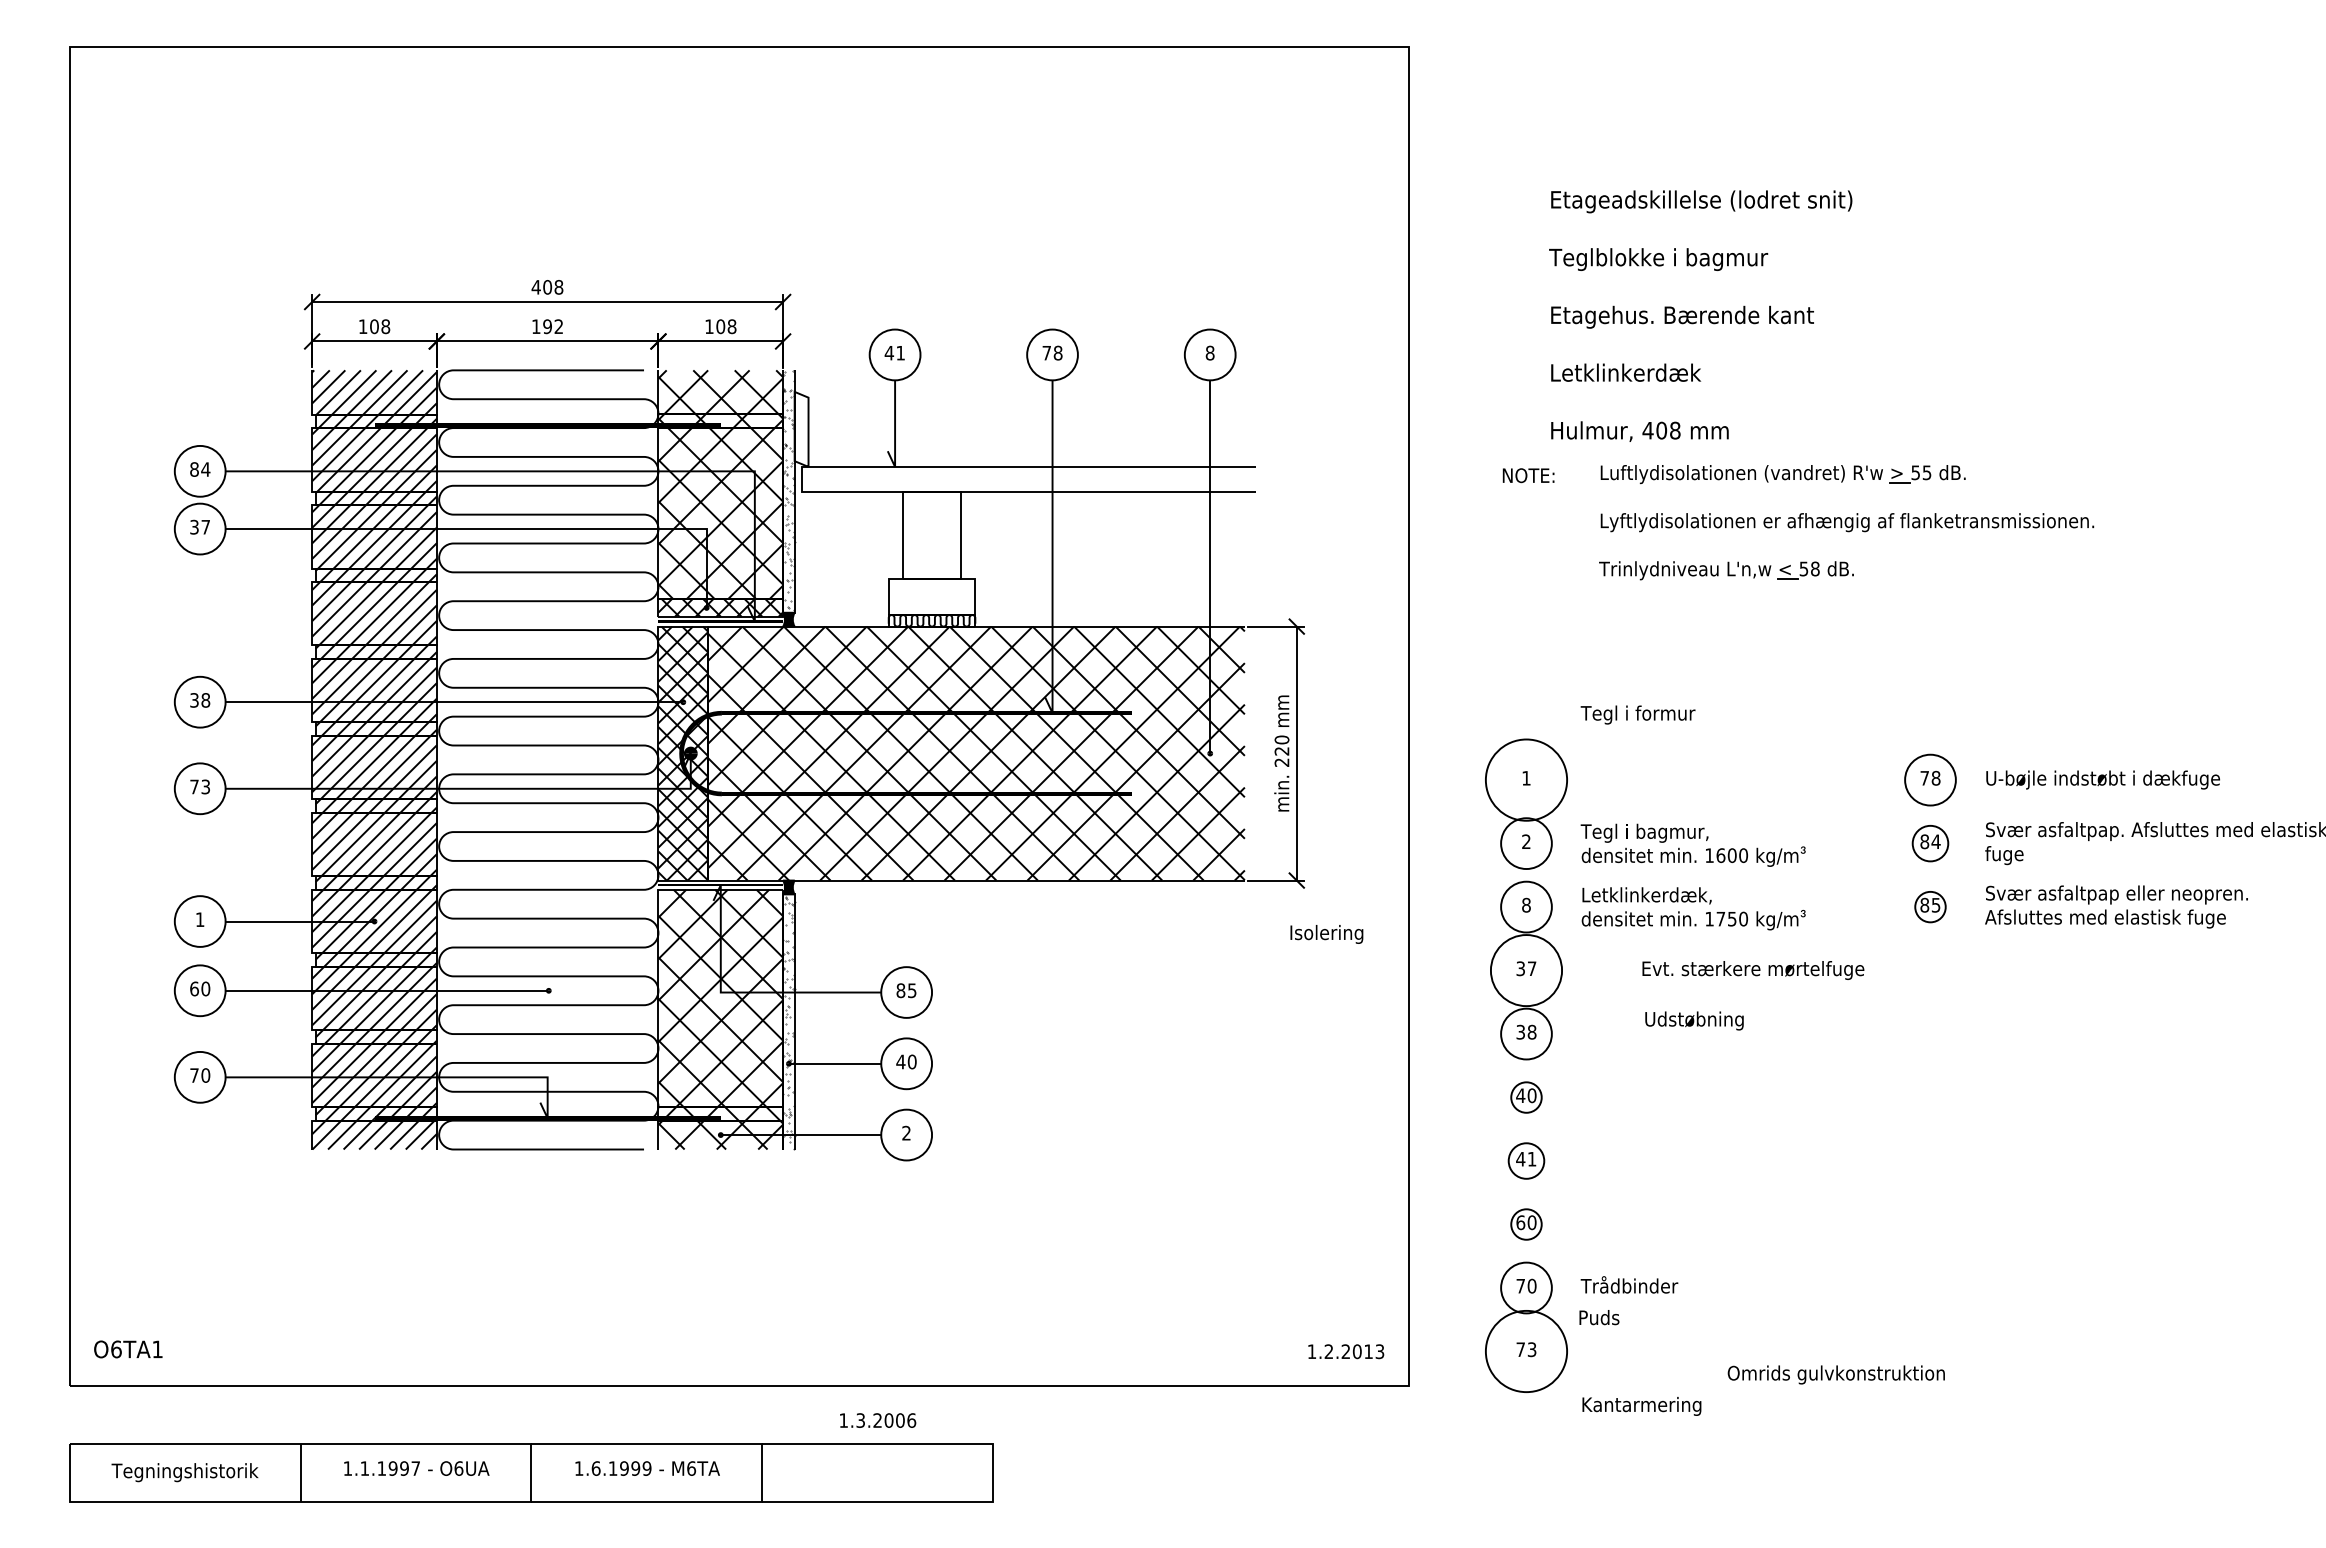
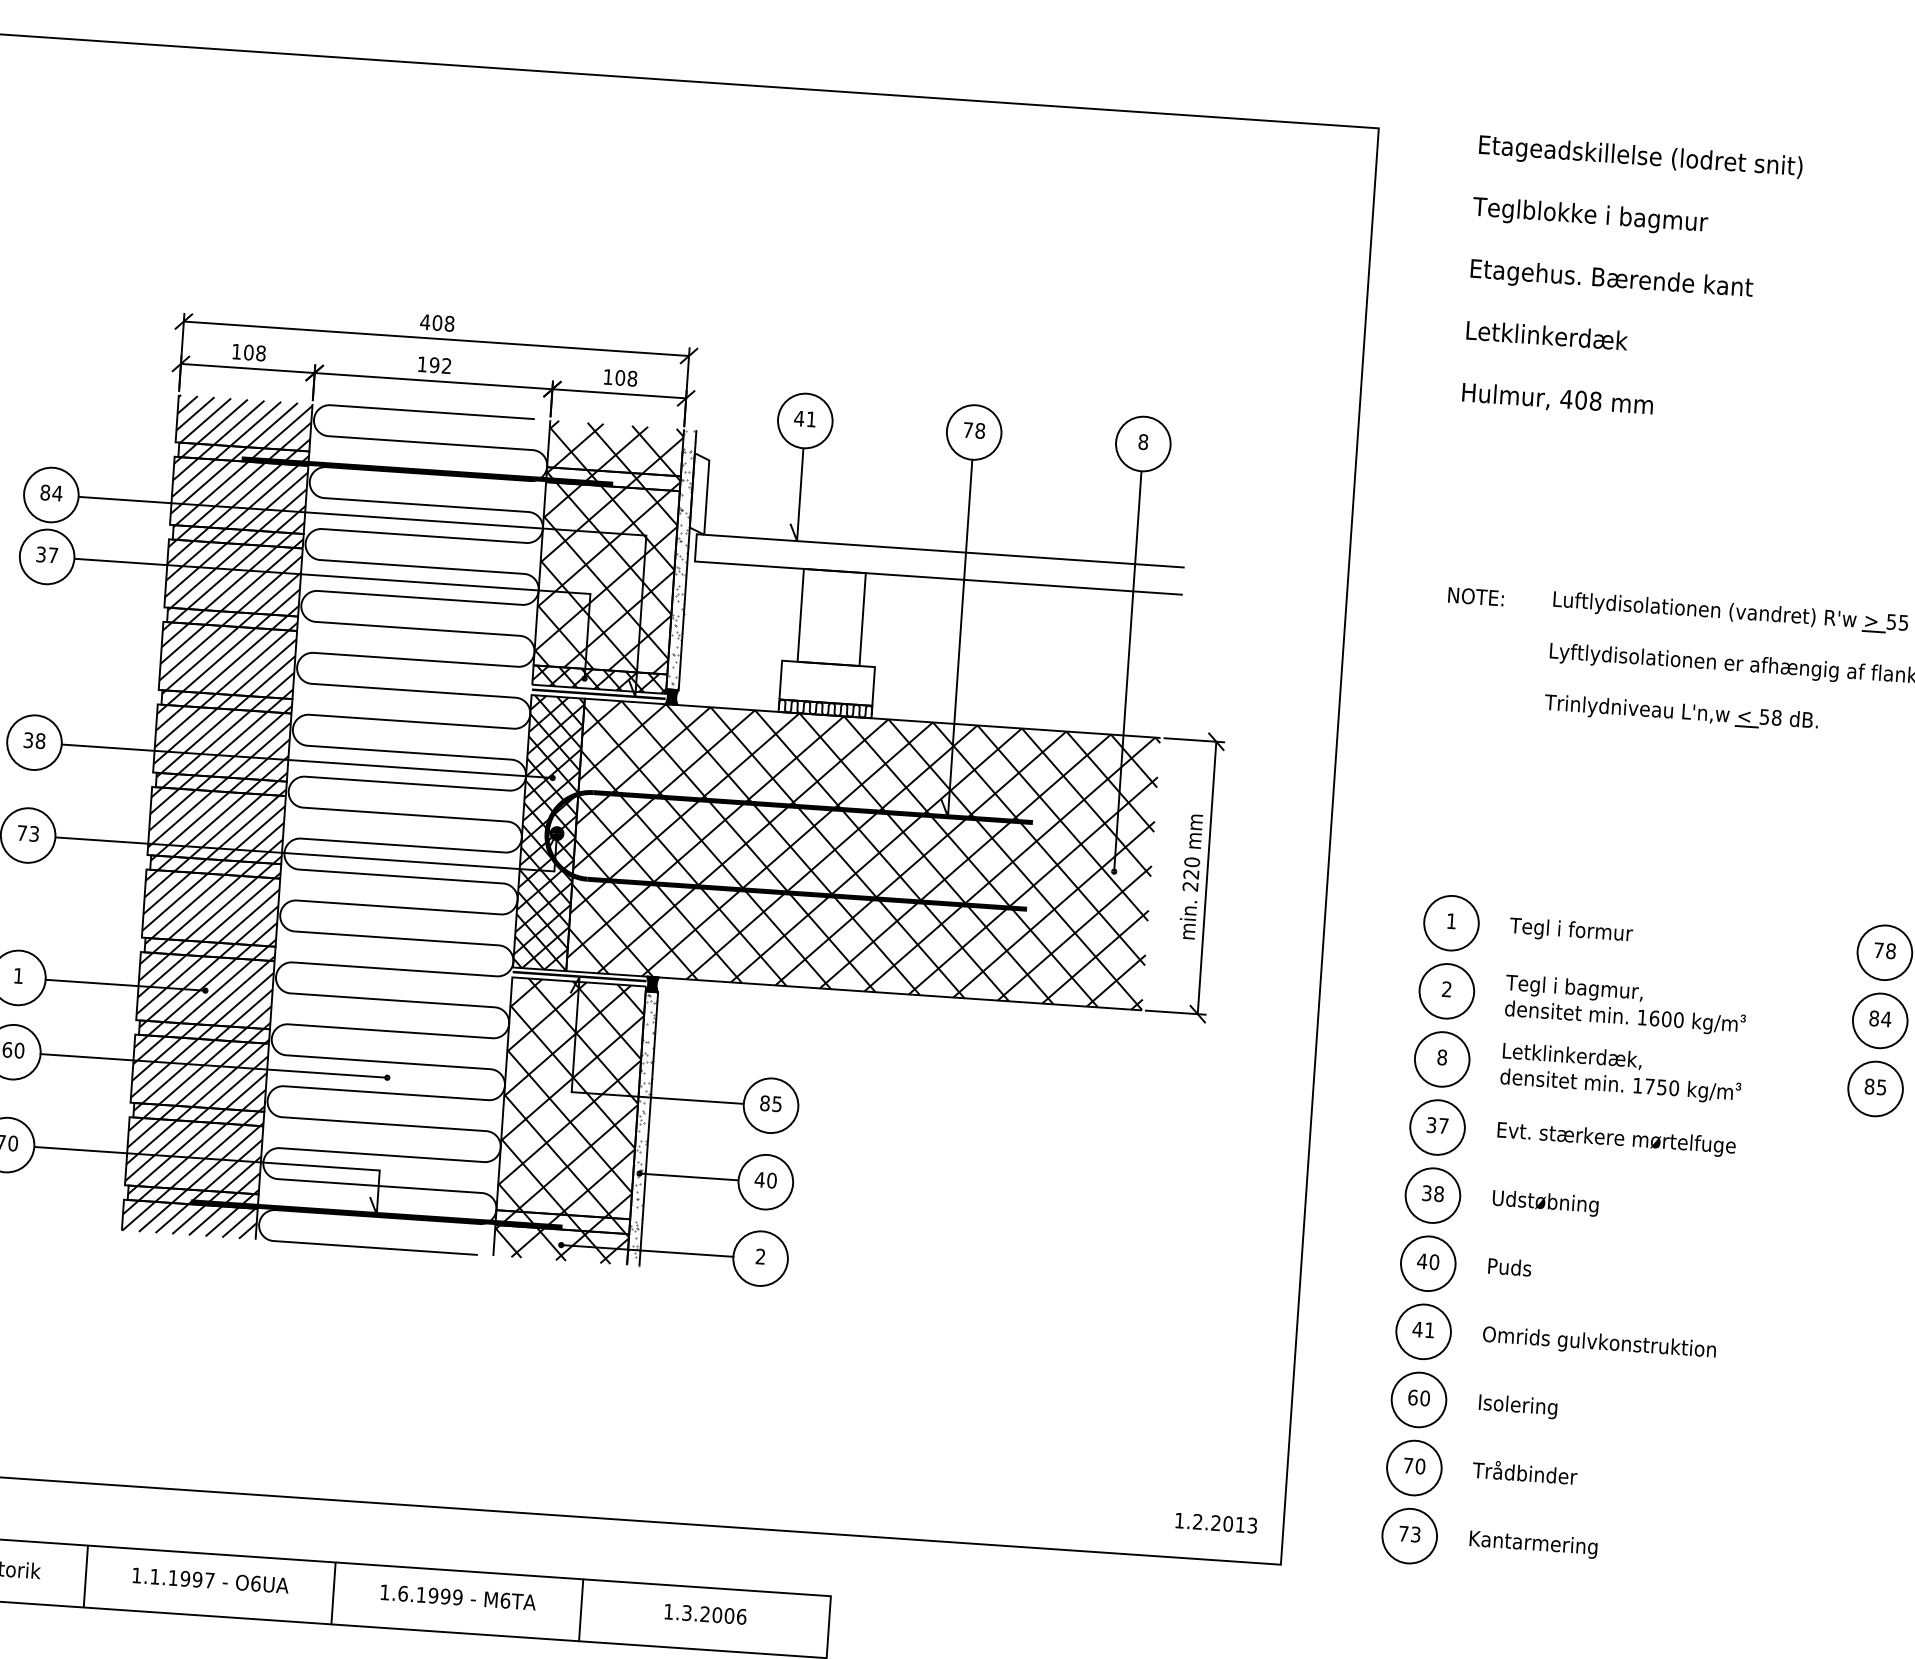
text: (1700, 315) -> (1631, 279), moved
text: (1637, 714) -> (1570, 930), moved
circle: (1526, 779) -> (1451, 922), size x0.62
circle: (1930, 843) -> (1880, 1020), size x1.43
circle: (1930, 906) -> (1875, 1088), size x1.67
text: (1326, 934) -> (1517, 1406), moved
circle: (1526, 970) -> (1437, 1127), size x0.71
text: (1753, 970) -> (1616, 1139), moved
text: (1694, 1020) -> (1545, 1202), moved
circle: (1526, 1097) -> (1428, 1263), size x1.67
circle: (1526, 1160) -> (1423, 1331), size x1.43
circle: (1526, 1224) -> (1419, 1399), size x1.67
text: (1599, 1317) -> (1509, 1267), moved
circle: (1526, 1351) -> (1409, 1536), size x0.62
text: (1835, 1374) -> (1598, 1343), moved
text: (1641, 1406) -> (1533, 1544), moved
text: (878, 1420) -> (706, 1614), moved

